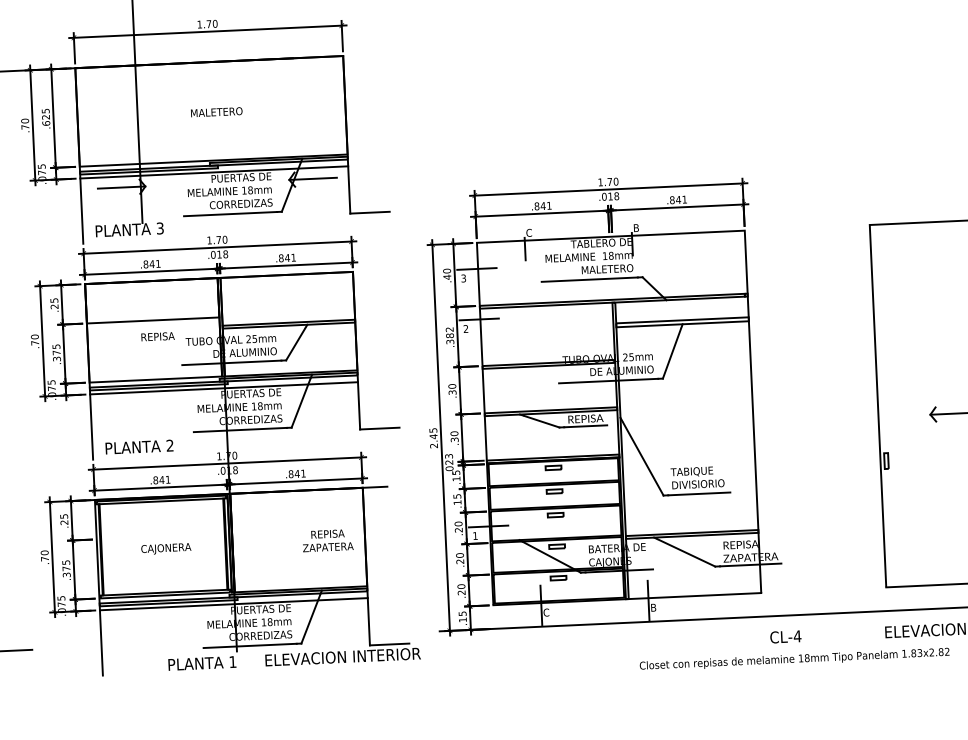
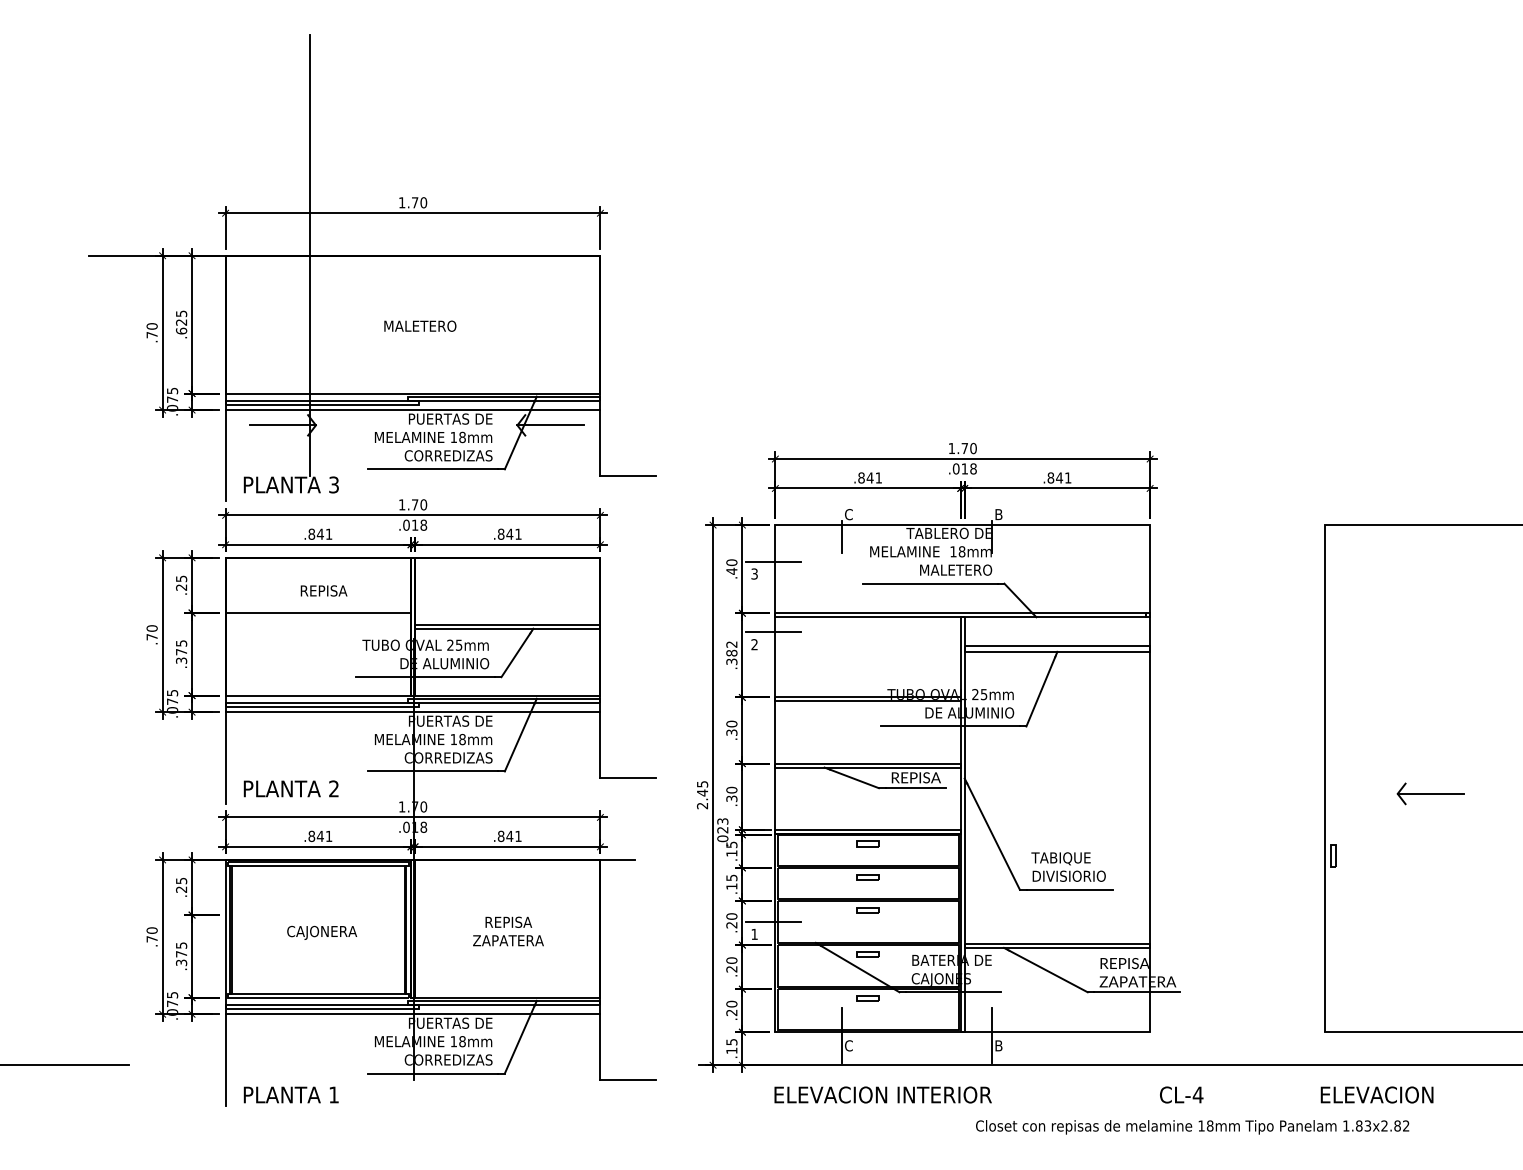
text: (157, 336) -> (323, 590), moved
text: (328, 540) -> (508, 931), moved
text: (342, 656) -> (882, 1094), moved
text: (201, 663) -> (290, 1094), moved

